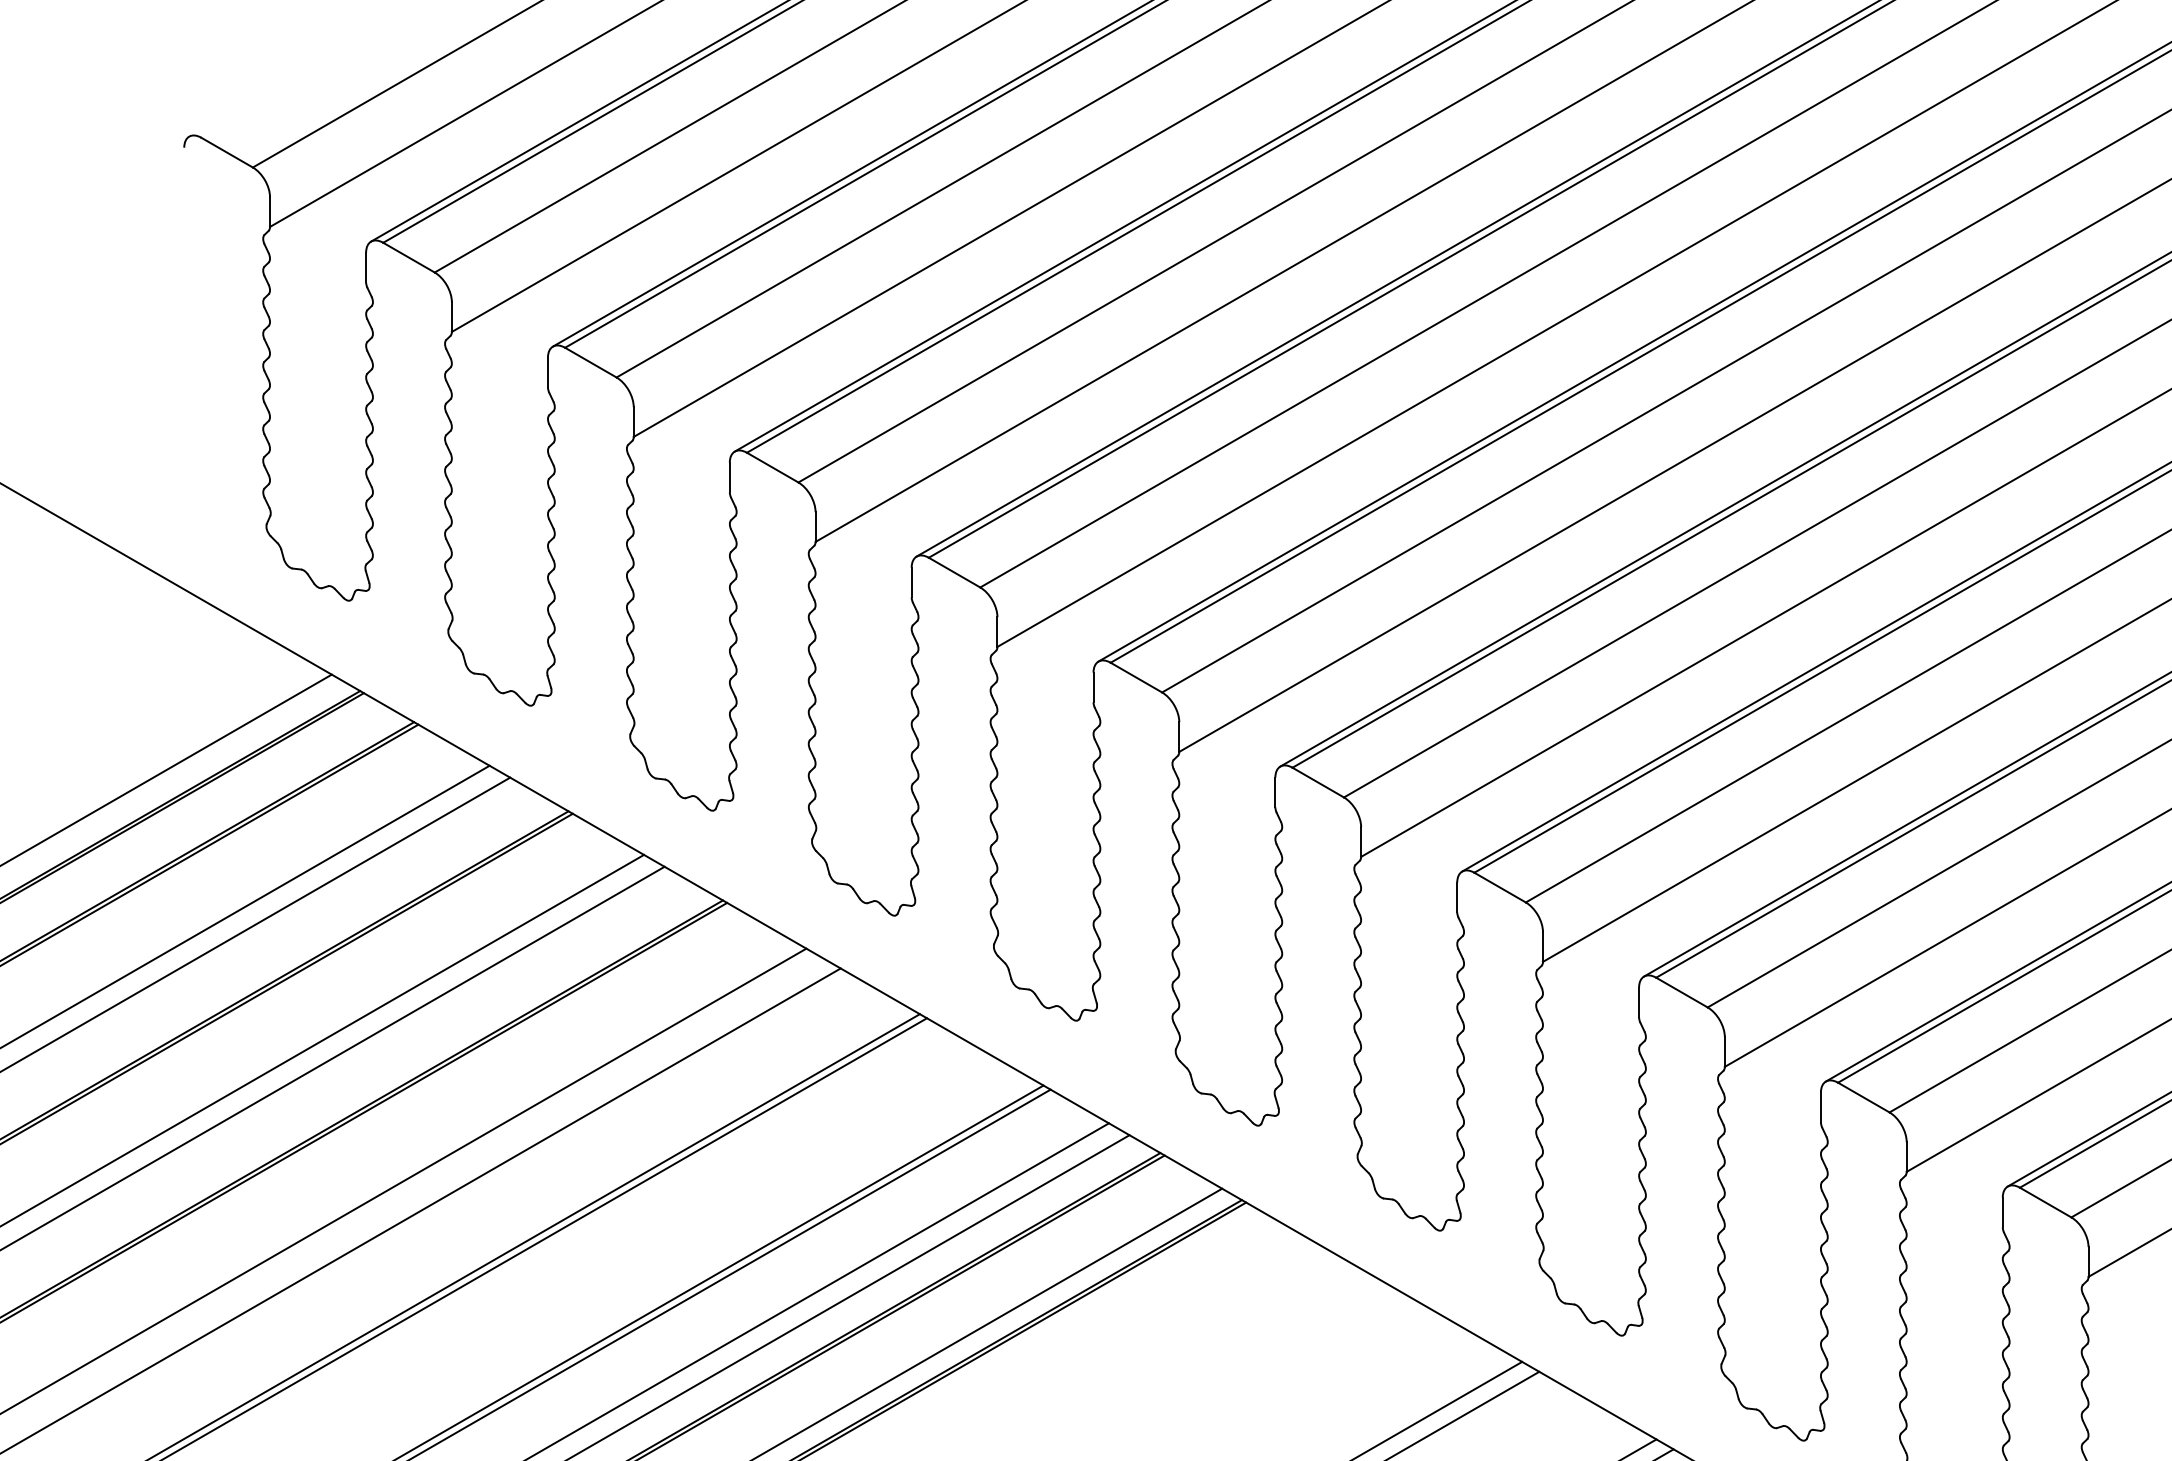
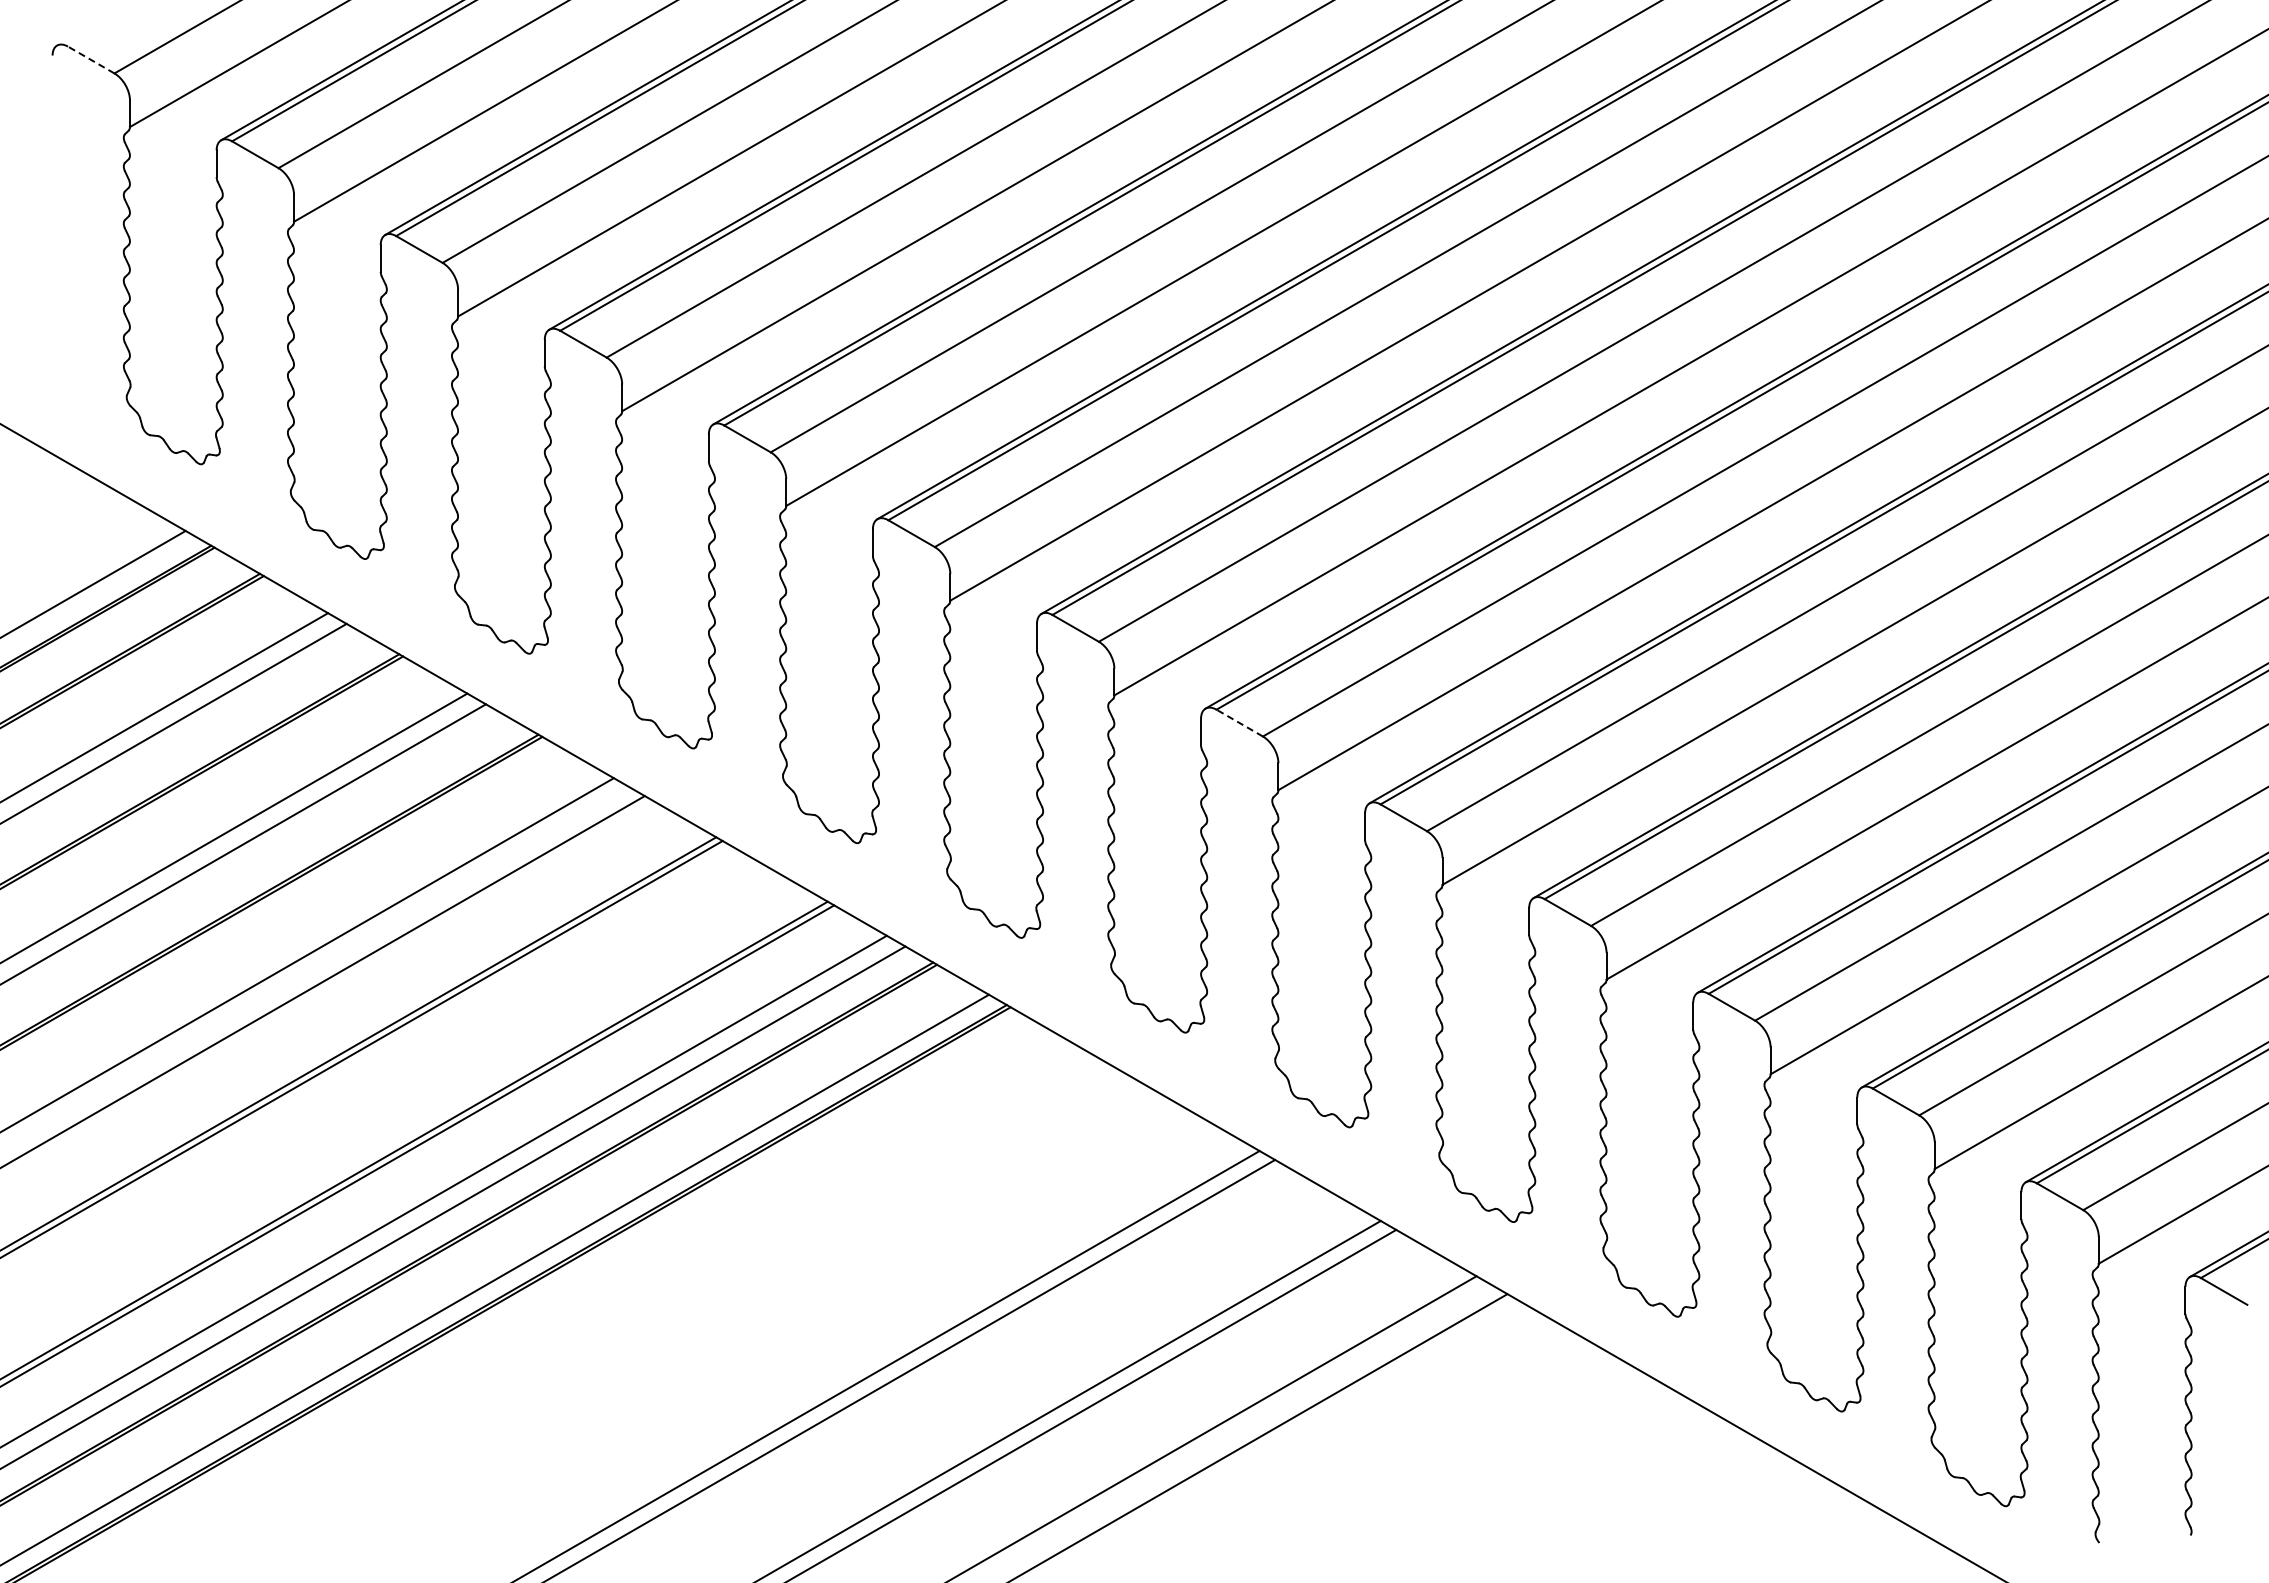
line: (227, 153) -> (91, 60), solid -> dashed
line: (1499, 888) -> (1239, 723), solid -> dashed

